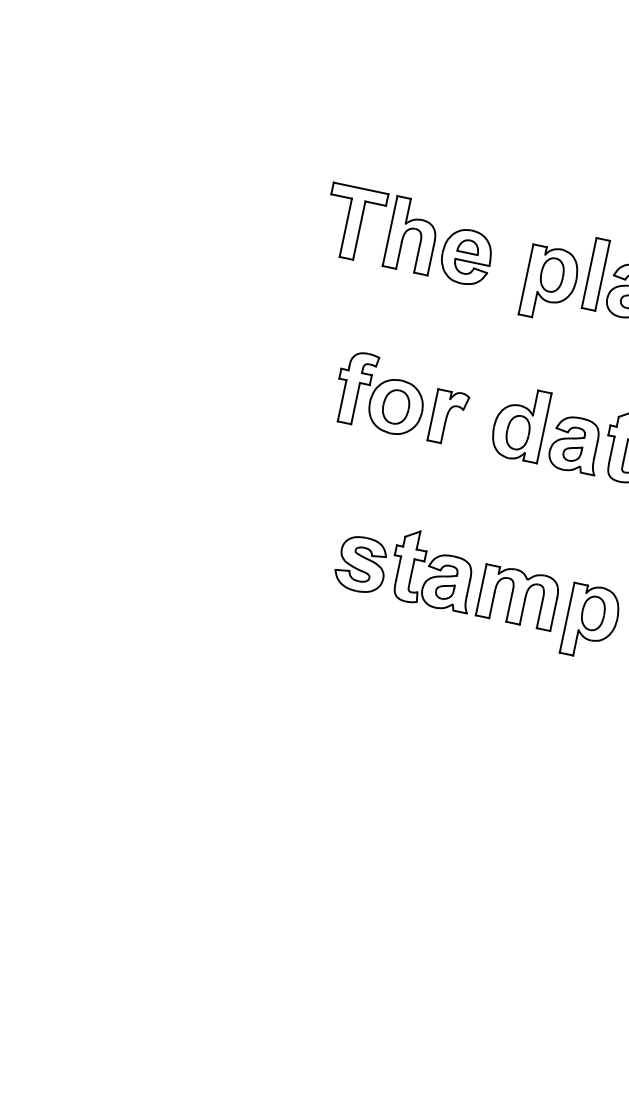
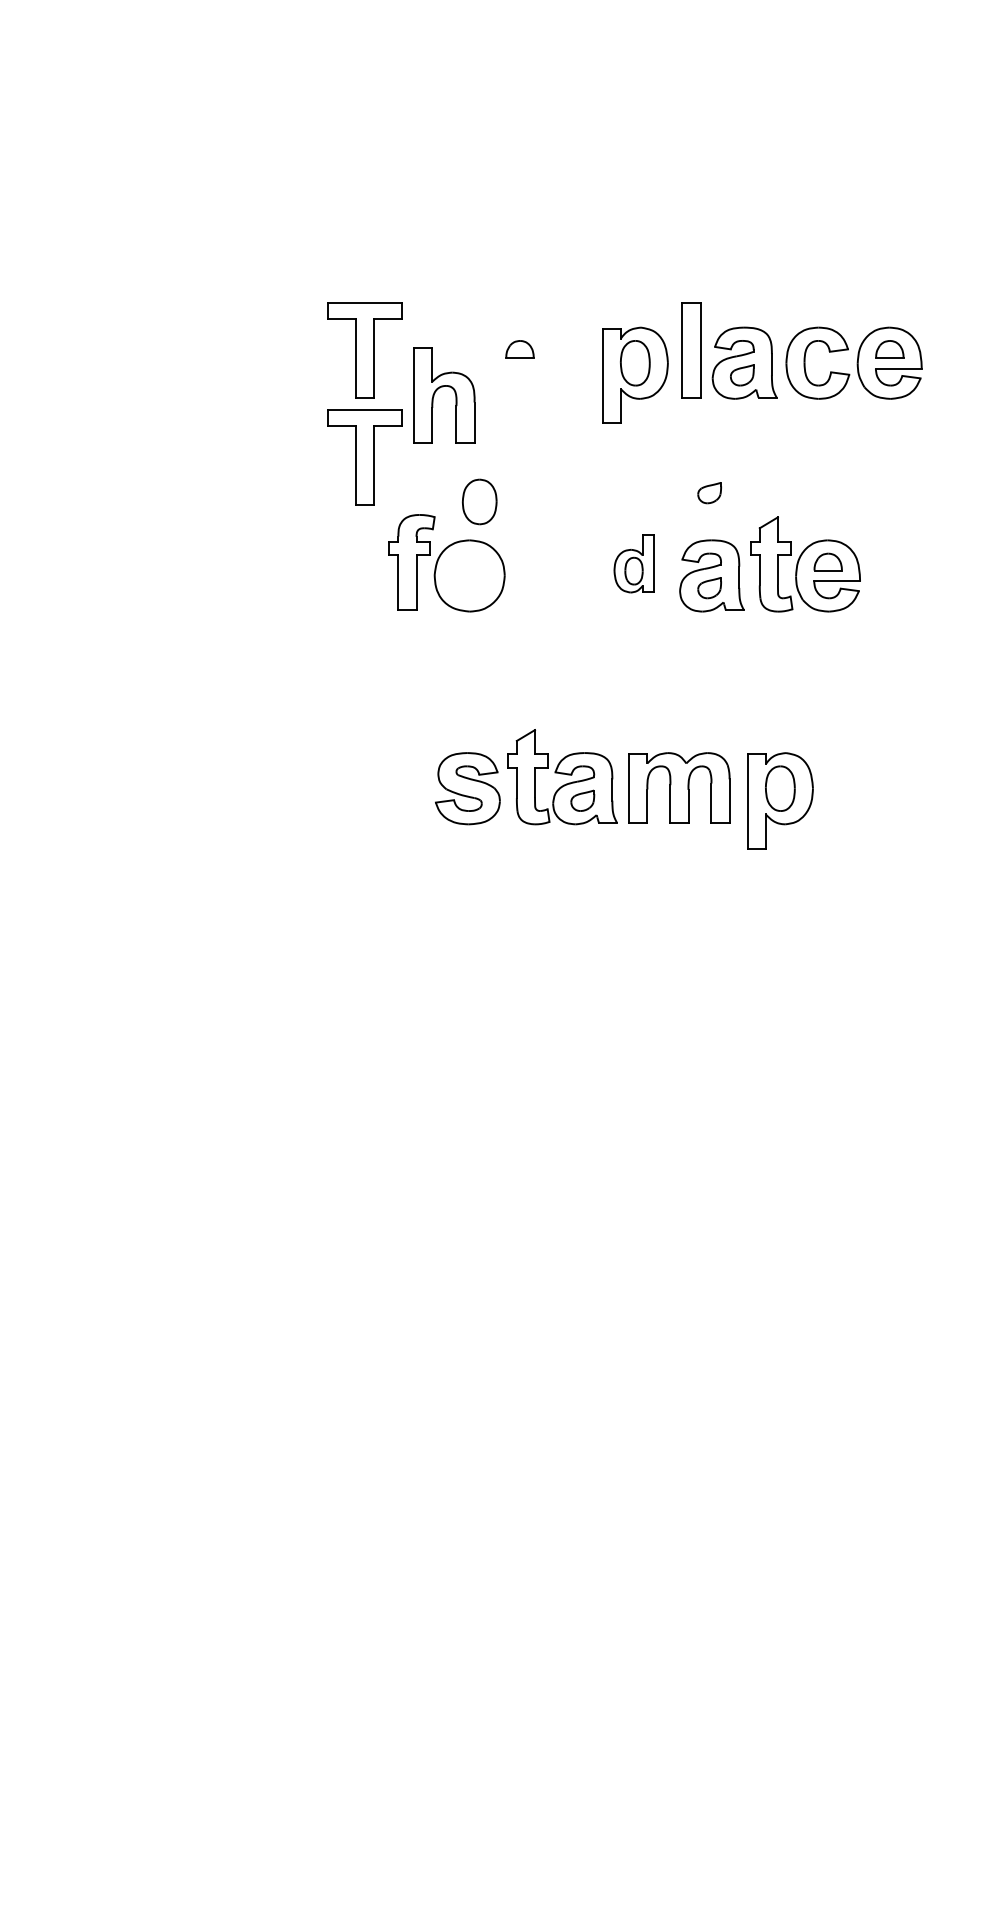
part: (413, 229) -> (443, 387), moved
part: (466, 256) -> (519, 362), removed
part: (336, 302) -> (364, 457), added
part: (586, 383) -> (709, 493), added
part: (395, 406) -> (479, 501), moved
part: (448, 416) -> (540, 574), removed
part: (519, 423) -> (633, 563), size x0.6

